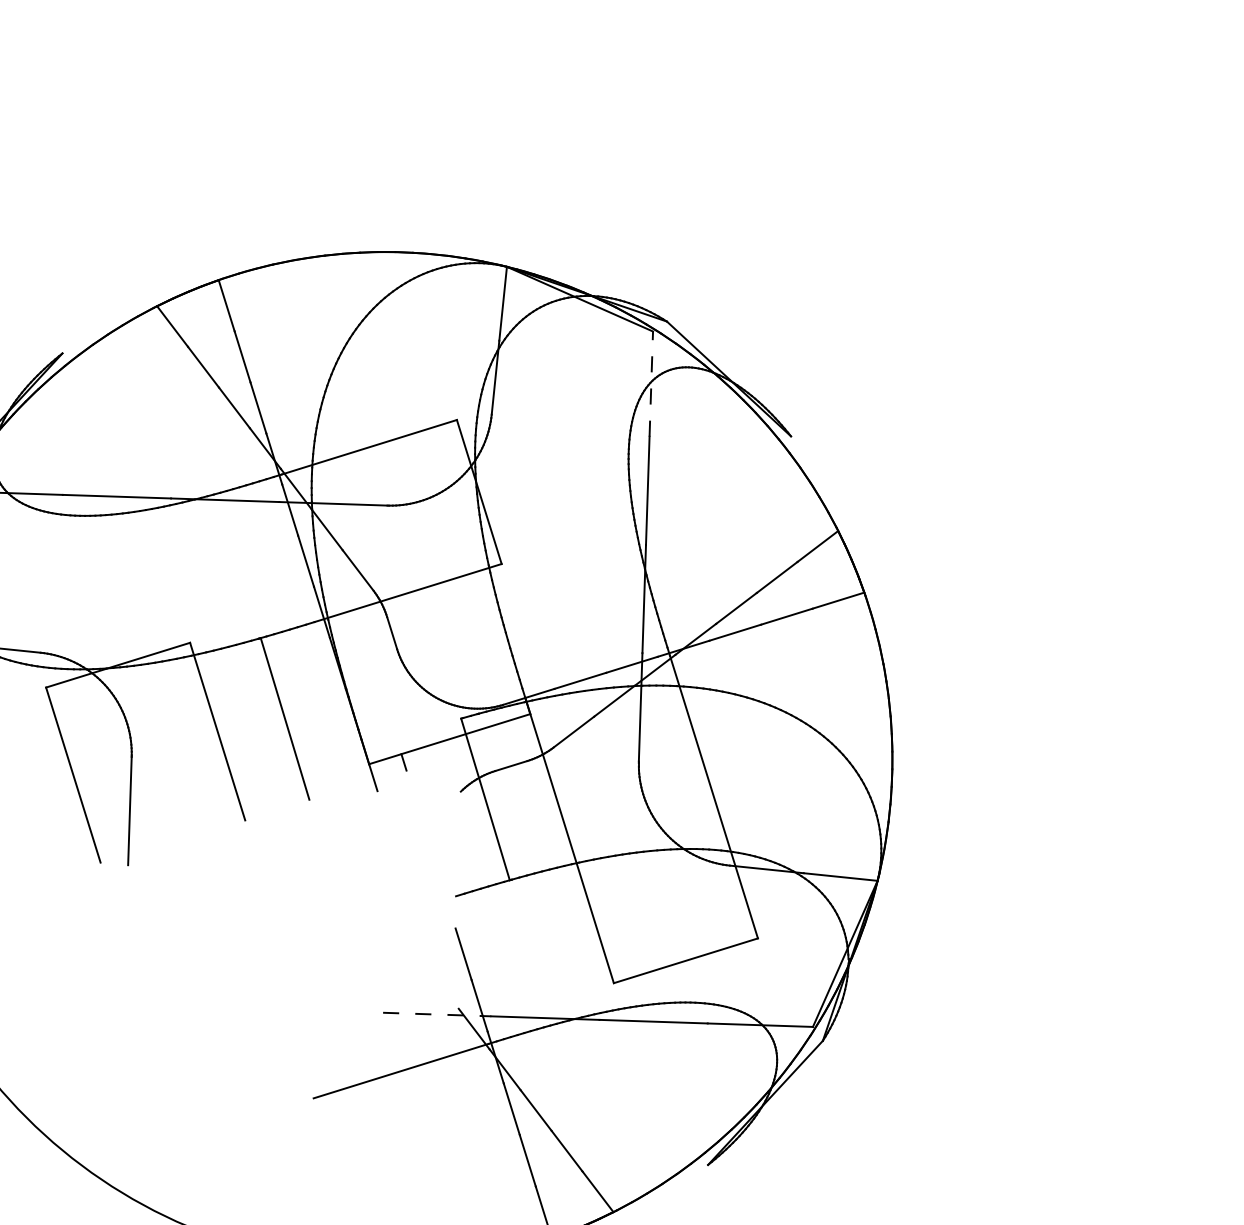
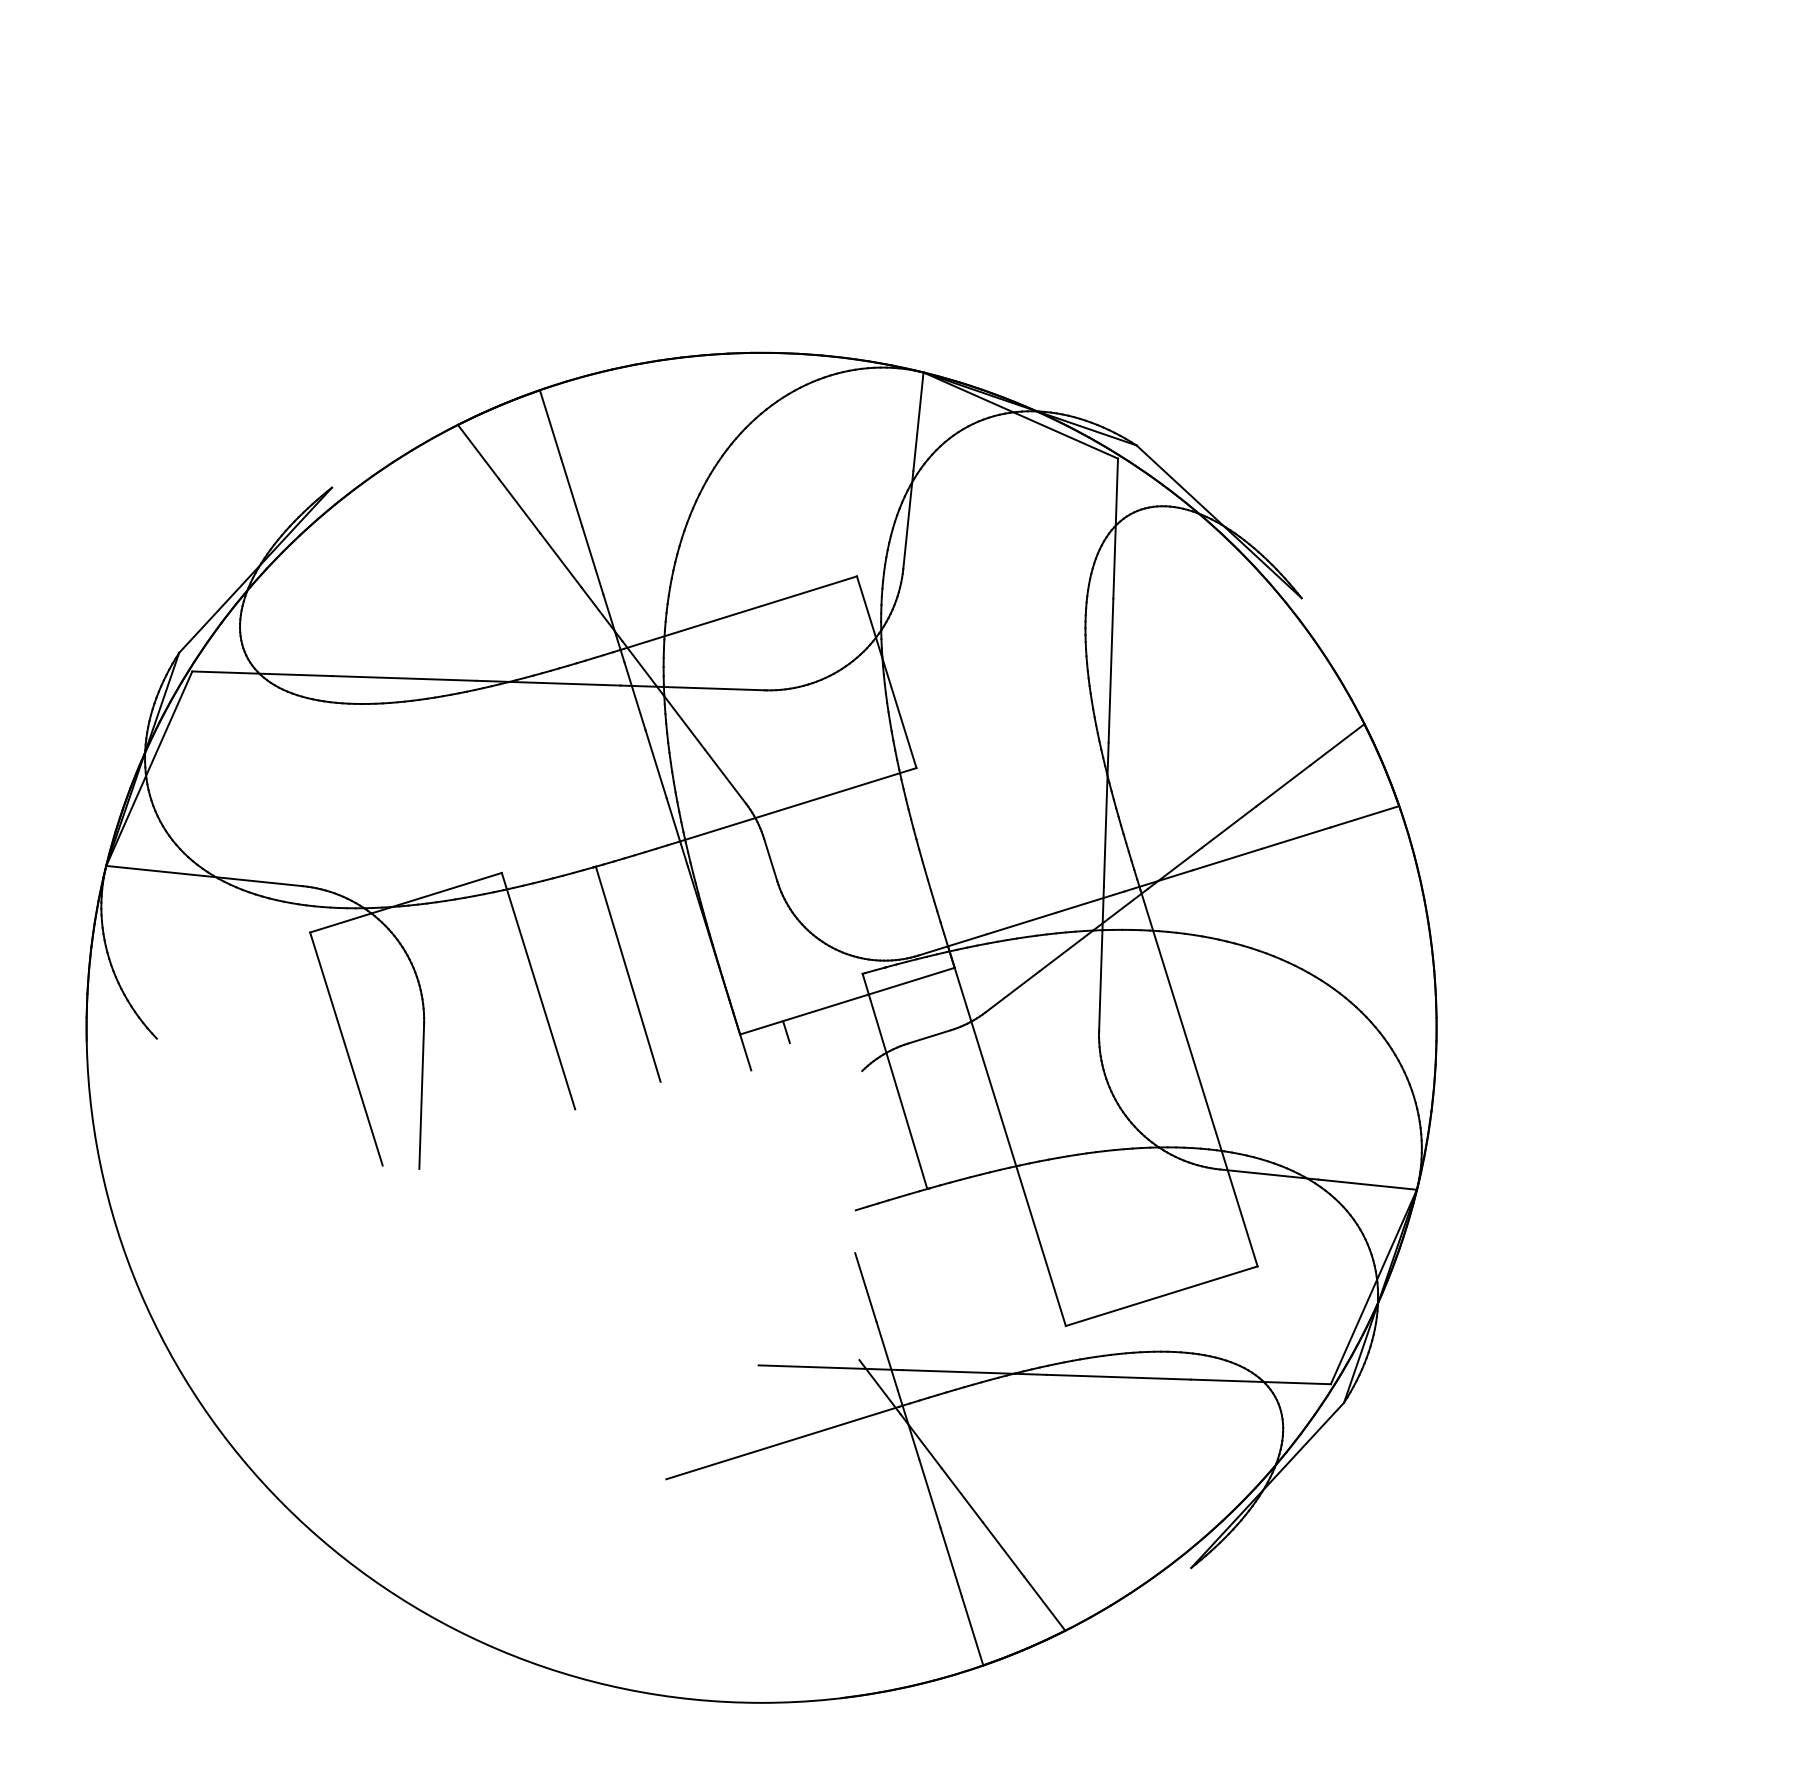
line: (651, 384) -> (1115, 528), dashed -> solid
line: (437, 1014) -> (831, 1367), dashed -> solid

